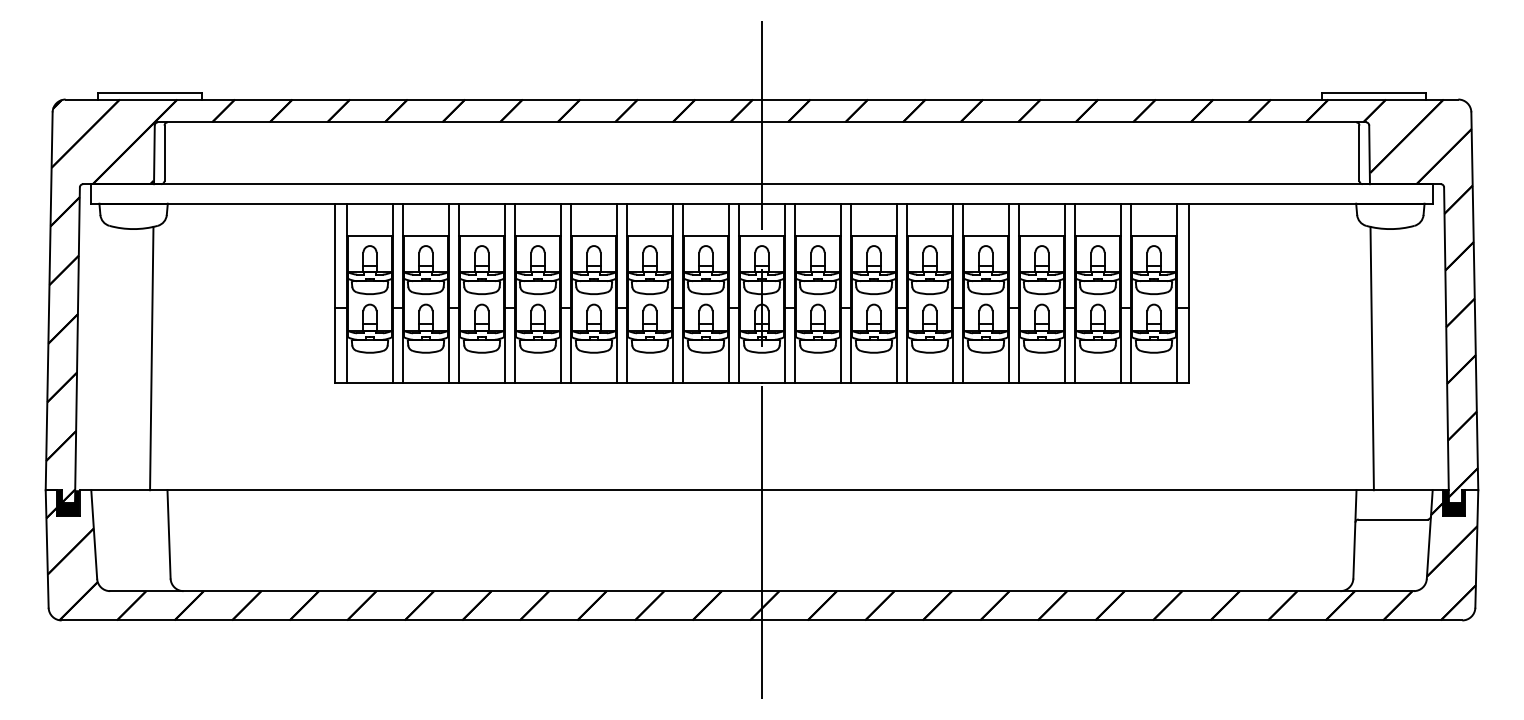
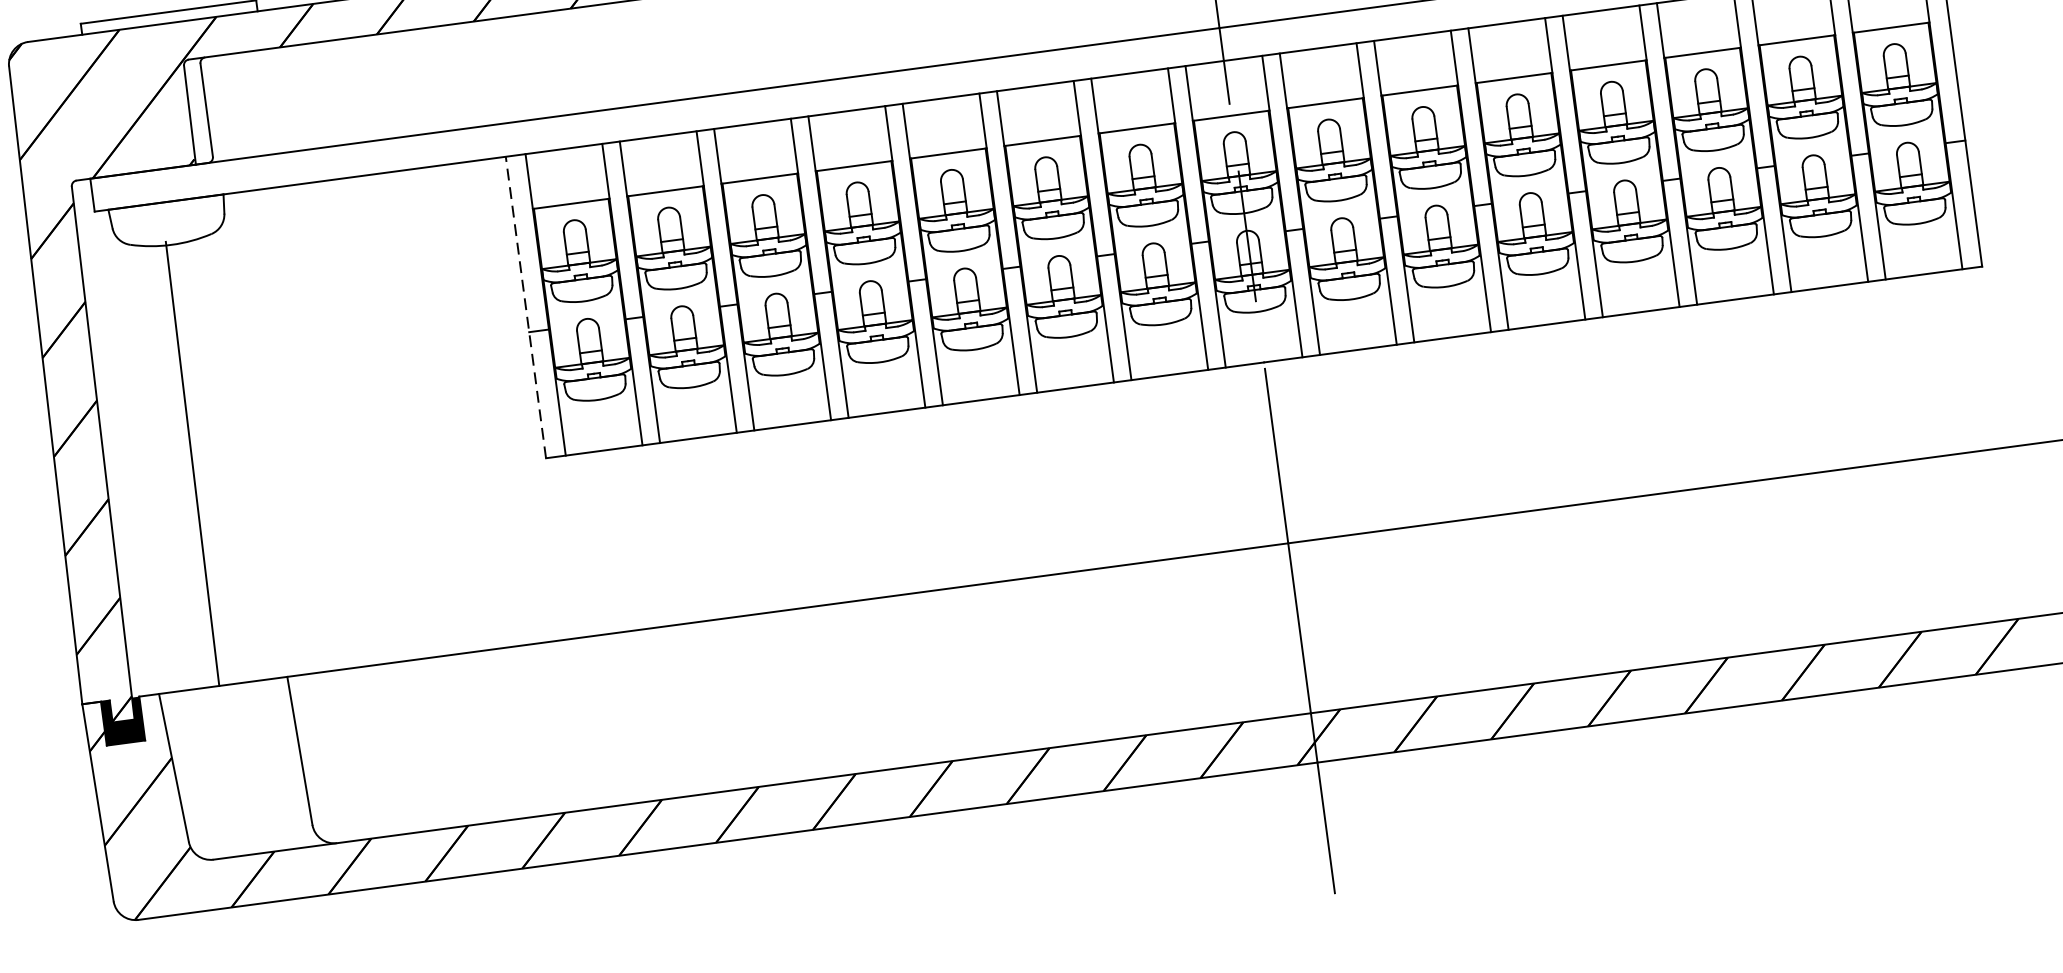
line: (335, 293) -> (526, 307), solid -> dashed
line: (151, 358) -> (192, 463), moved

